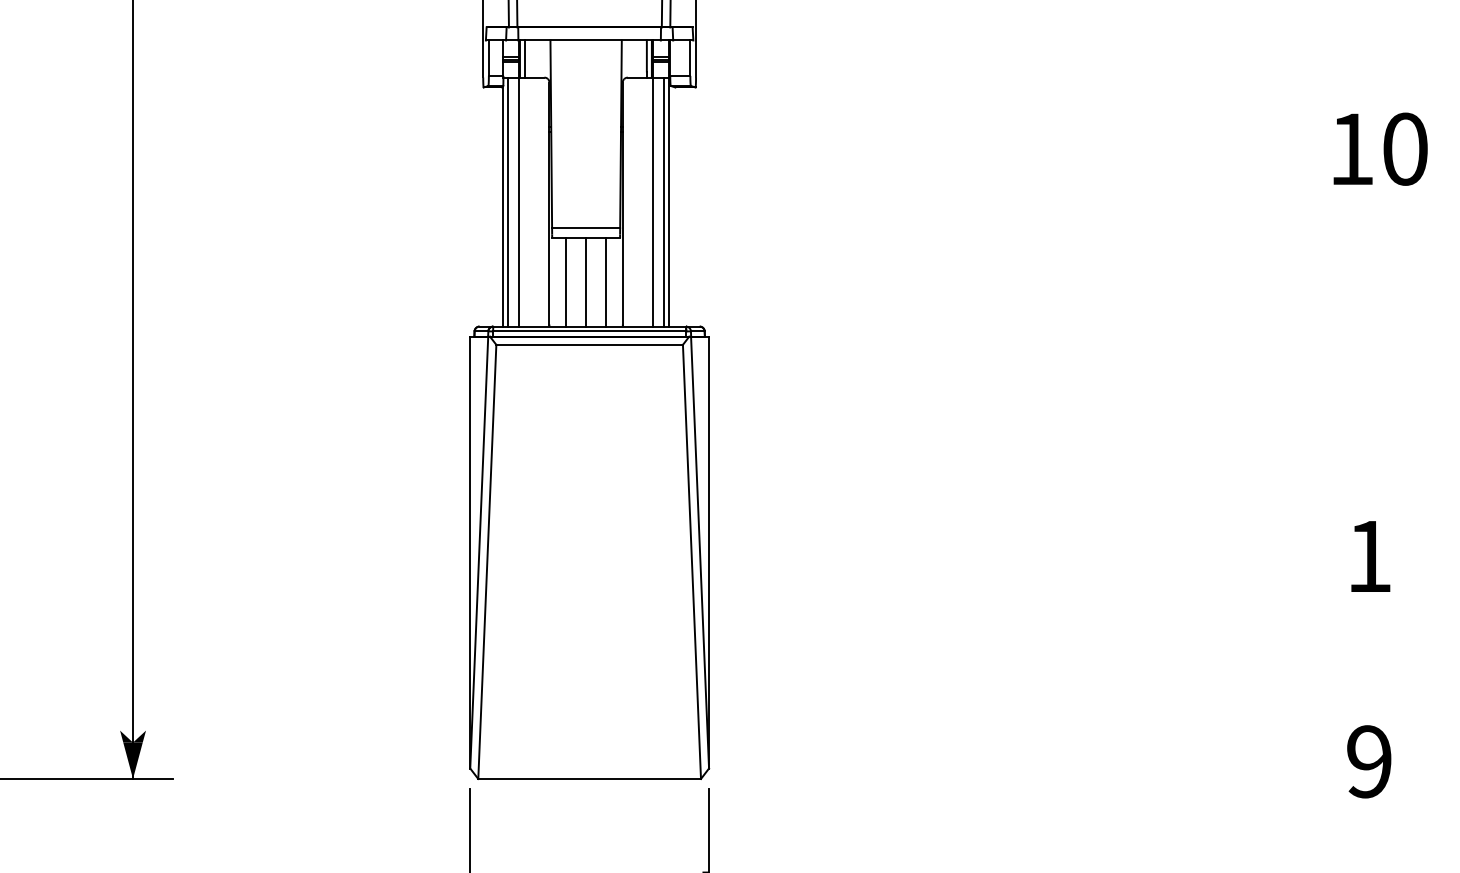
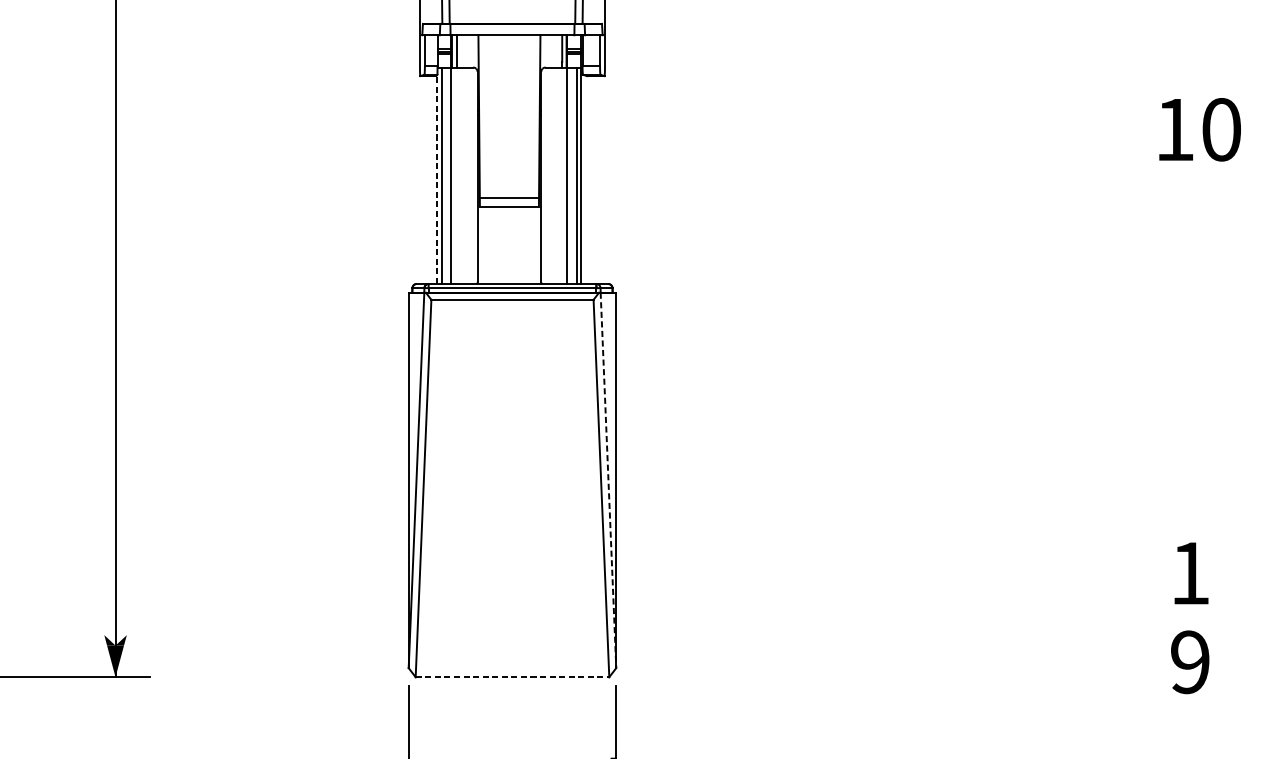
line: (503, 205) -> (437, 178), solid -> dashed
line: (566, 281) -> (492, 244), removed
line: (586, 281) -> (509, 244), removed
line: (606, 281) -> (527, 244), removed
line: (700, 553) -> (608, 481), solid -> dashed
text: (1370, 556) -> (1191, 573), moved
line: (590, 778) -> (513, 676), solid -> dashed

